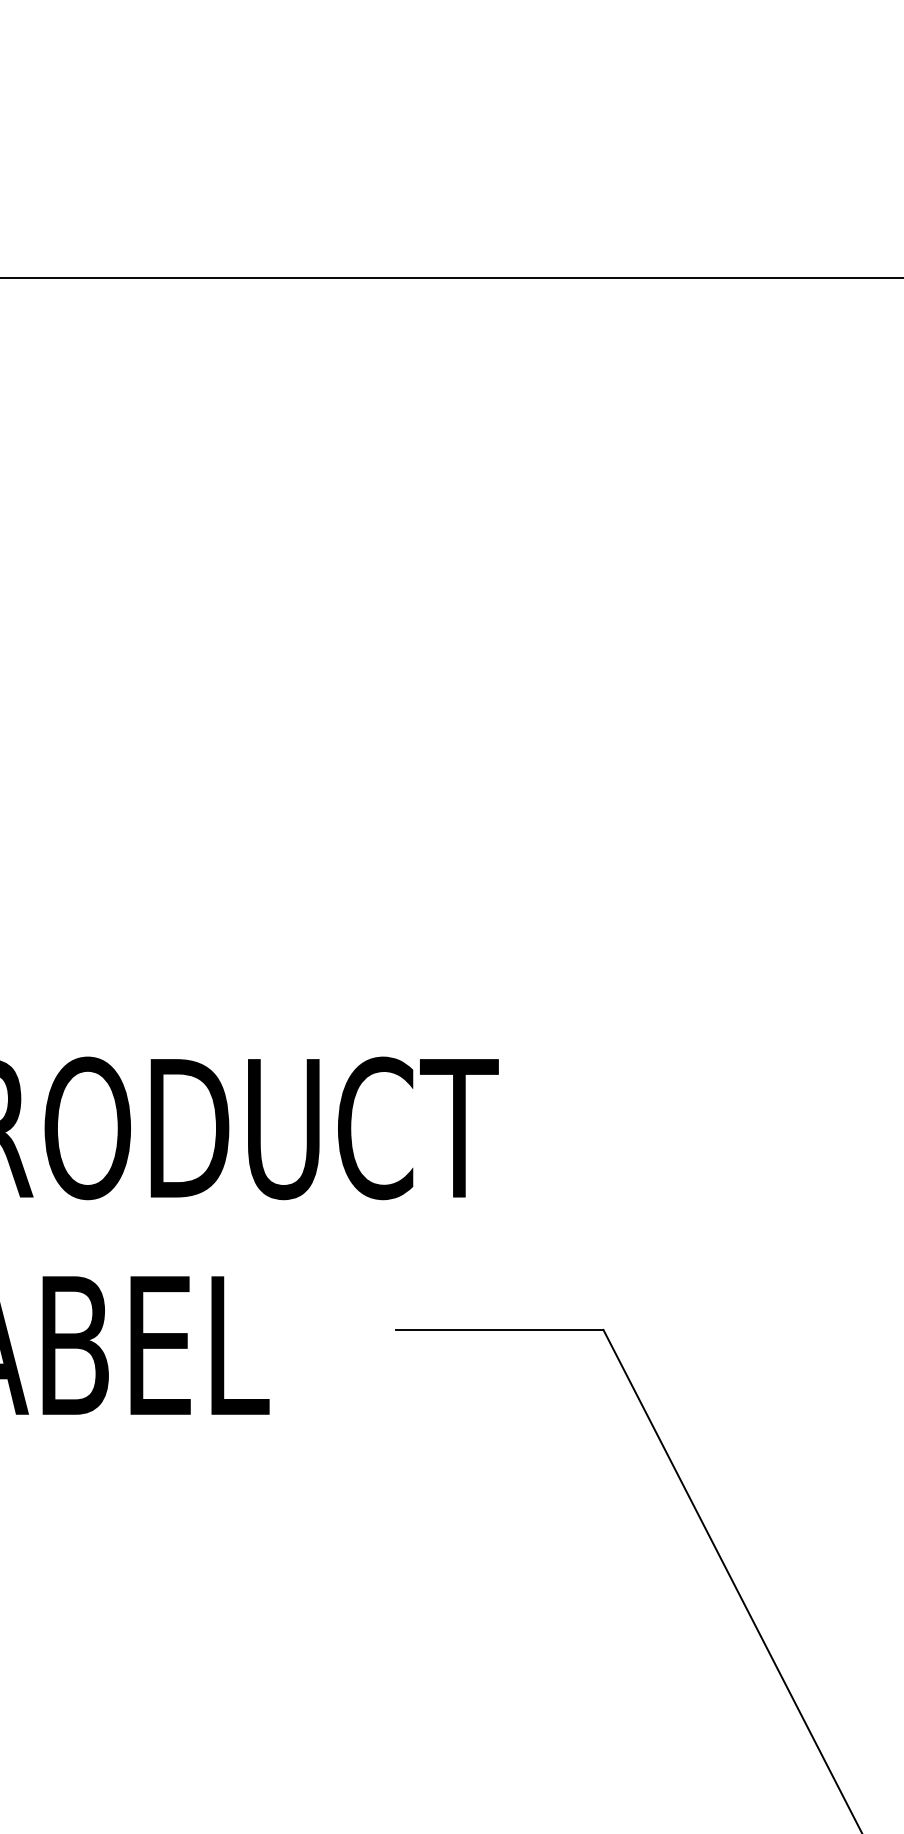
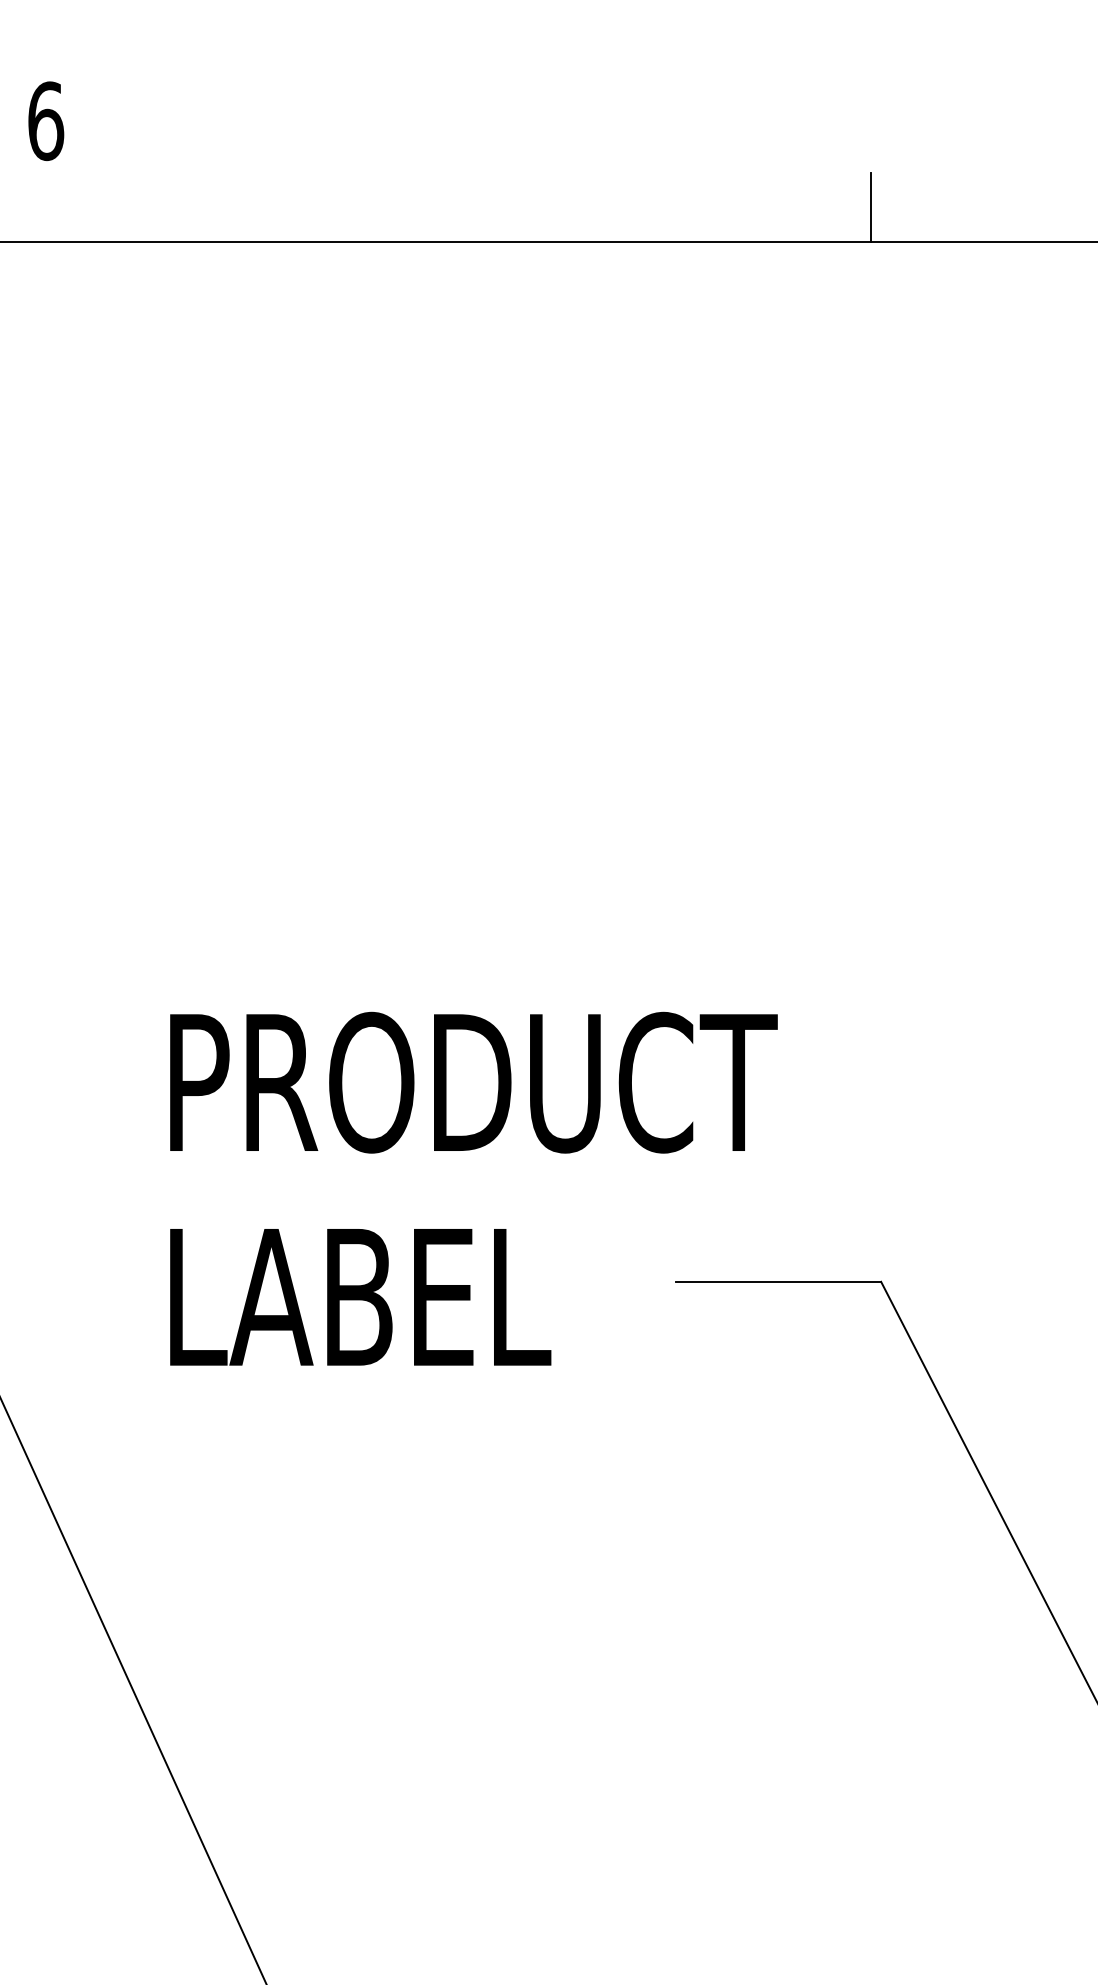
line: (593, 242) -> (871, 207), added

